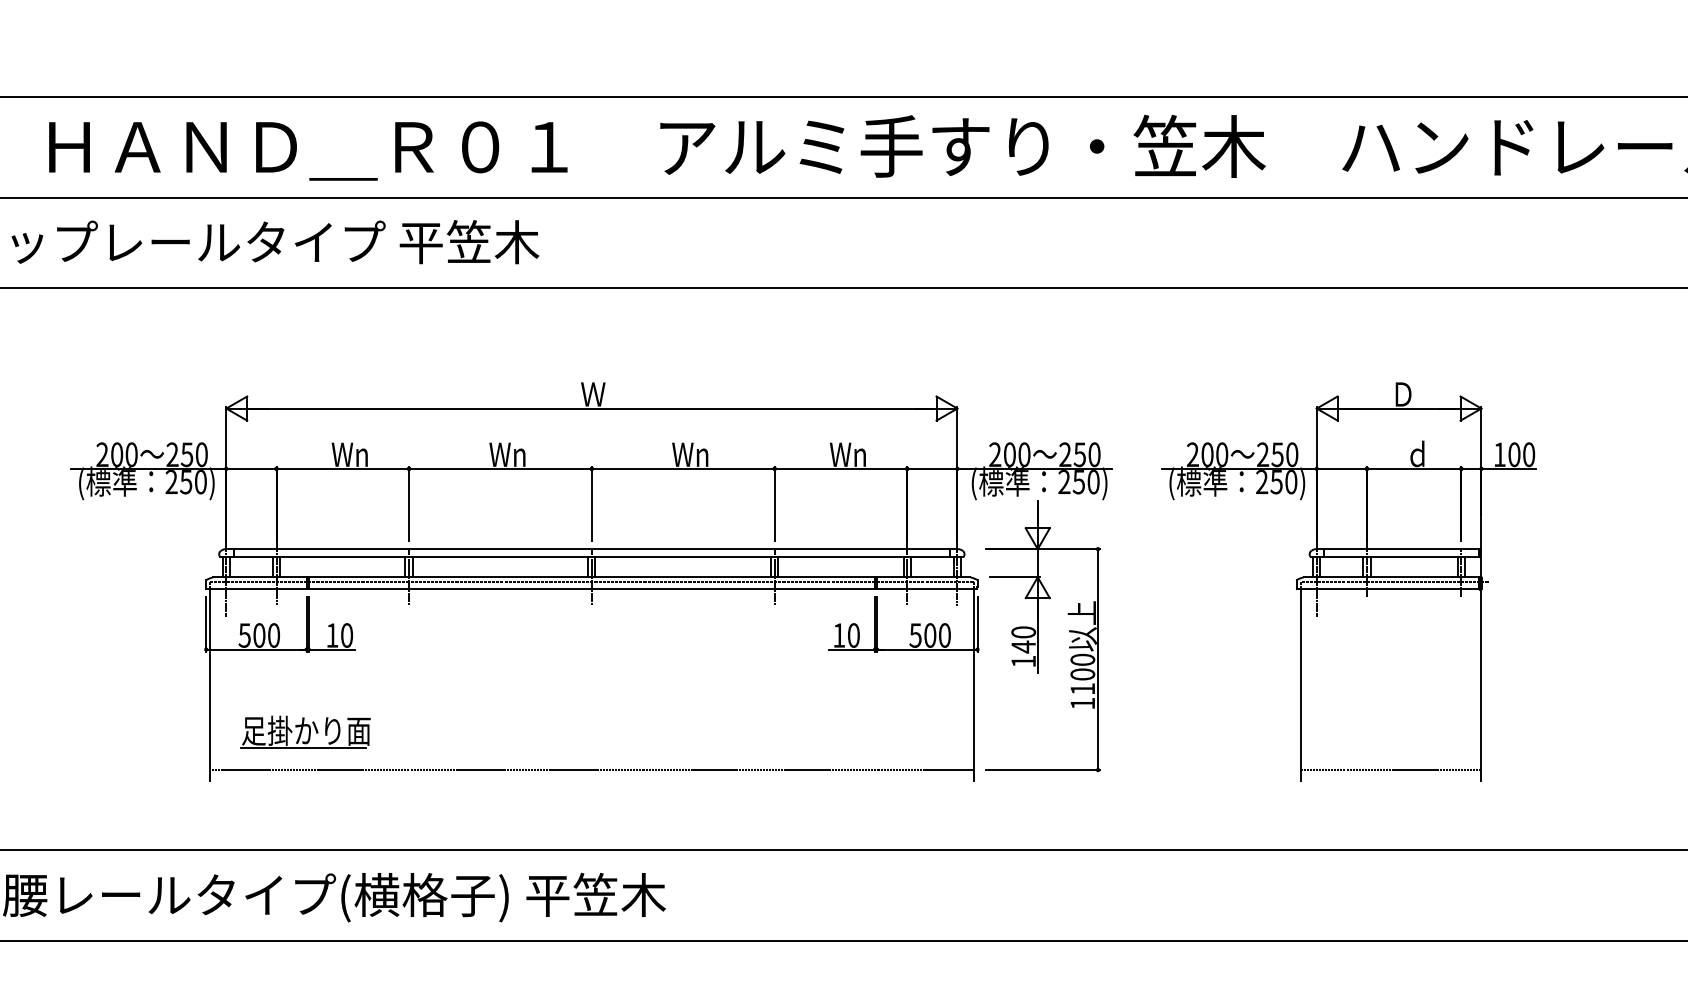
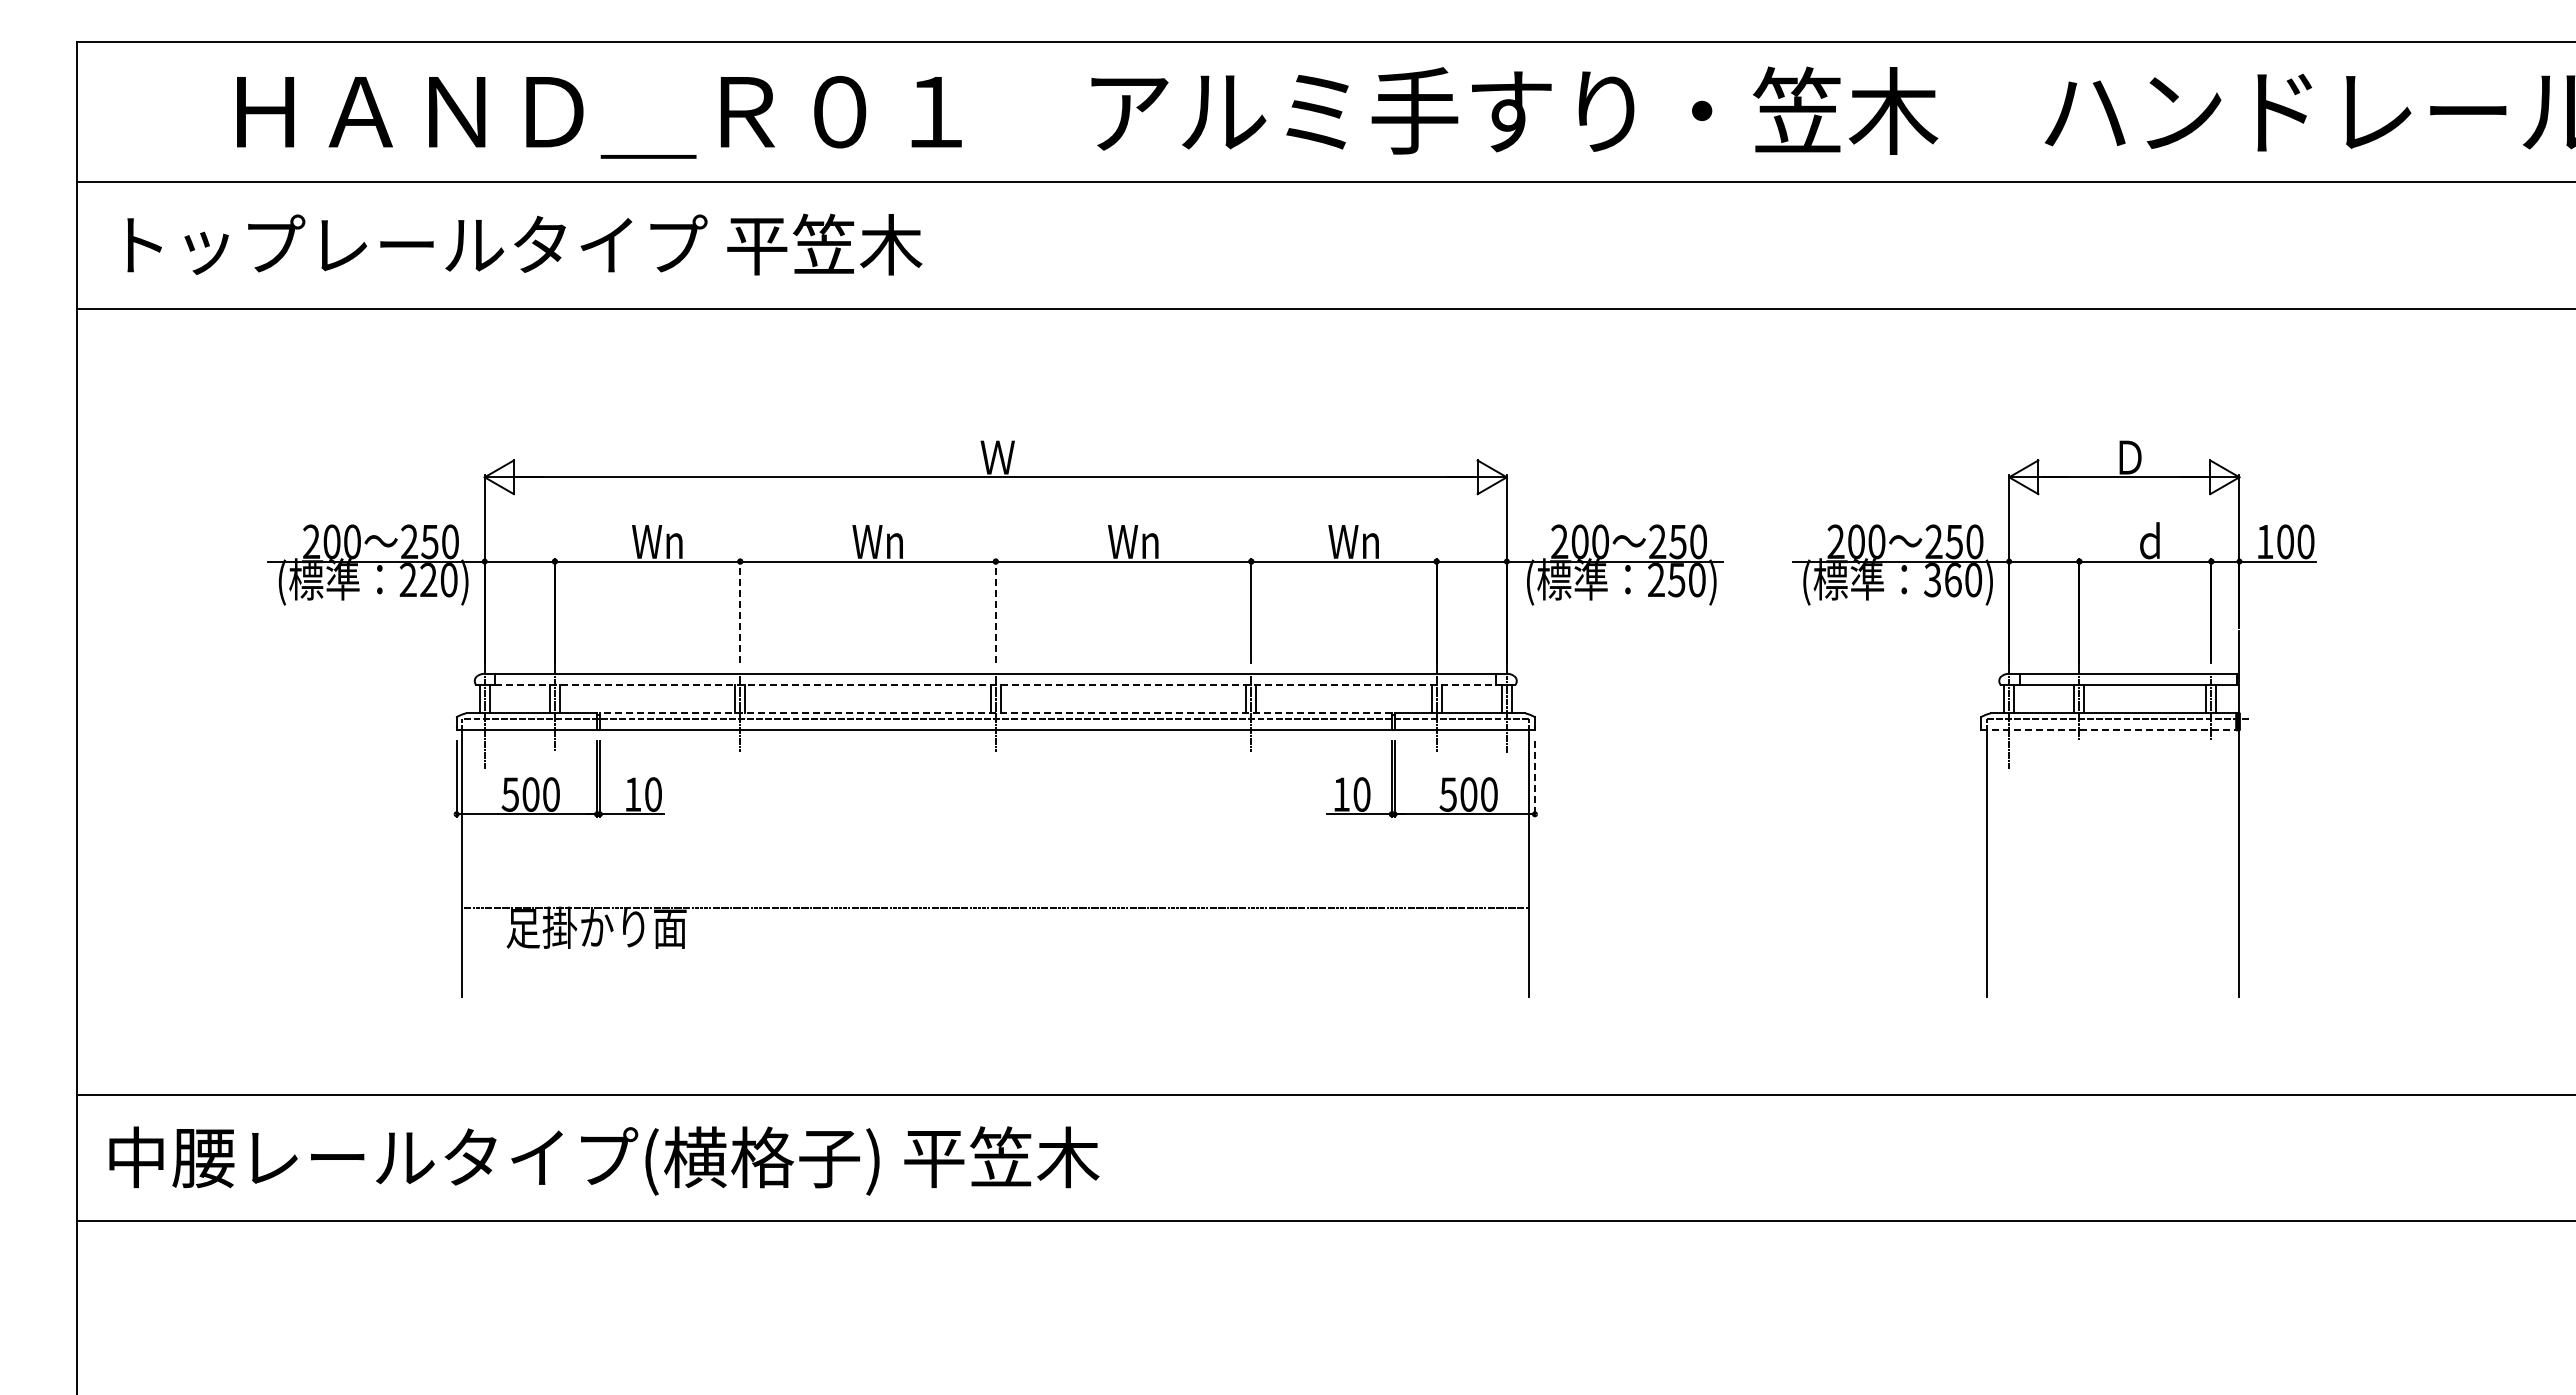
text: (186, 482) -> (428, 580), 250) -> 220)
text: (1269, 482) -> (1942, 580), 250) -> 360)
line: (409, 503) -> (740, 610), solid -> dashed
line: (591, 503) -> (995, 610), solid -> dashed
line: (591, 557) -> (995, 685), solid -> dashed
line: (591, 577) -> (995, 713), solid -> dashed
line: (1388, 589) -> (2109, 730), solid -> dashed
line: (977, 624) -> (1534, 779), solid -> dashed
part: (1042, 636) -> (1625, 795), removed
line: (302, 748) -> (591, 952), removed
line: (591, 769) -> (995, 907), moved
line: (1391, 769) -> (2113, 982), removed

